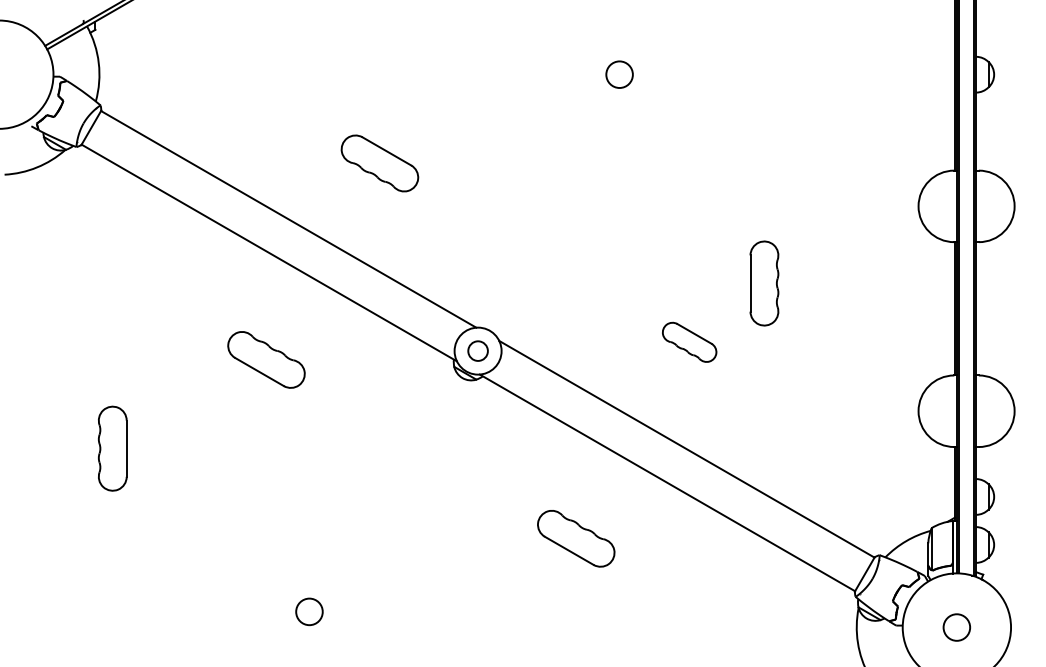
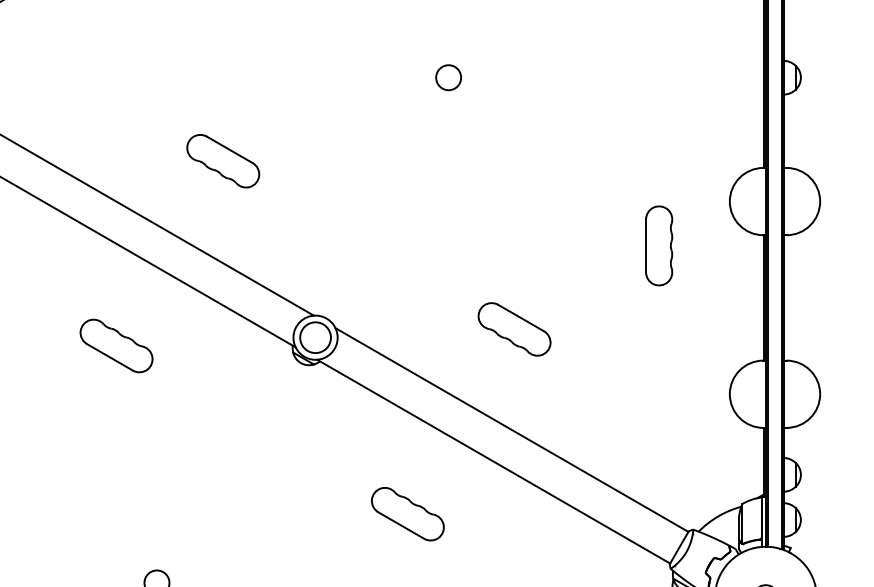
part: (764, 283) -> (659, 245), moved
part: (689, 342) -> (514, 329), size x1.43
circle: (477, 350) -> (315, 337), size x1.67

